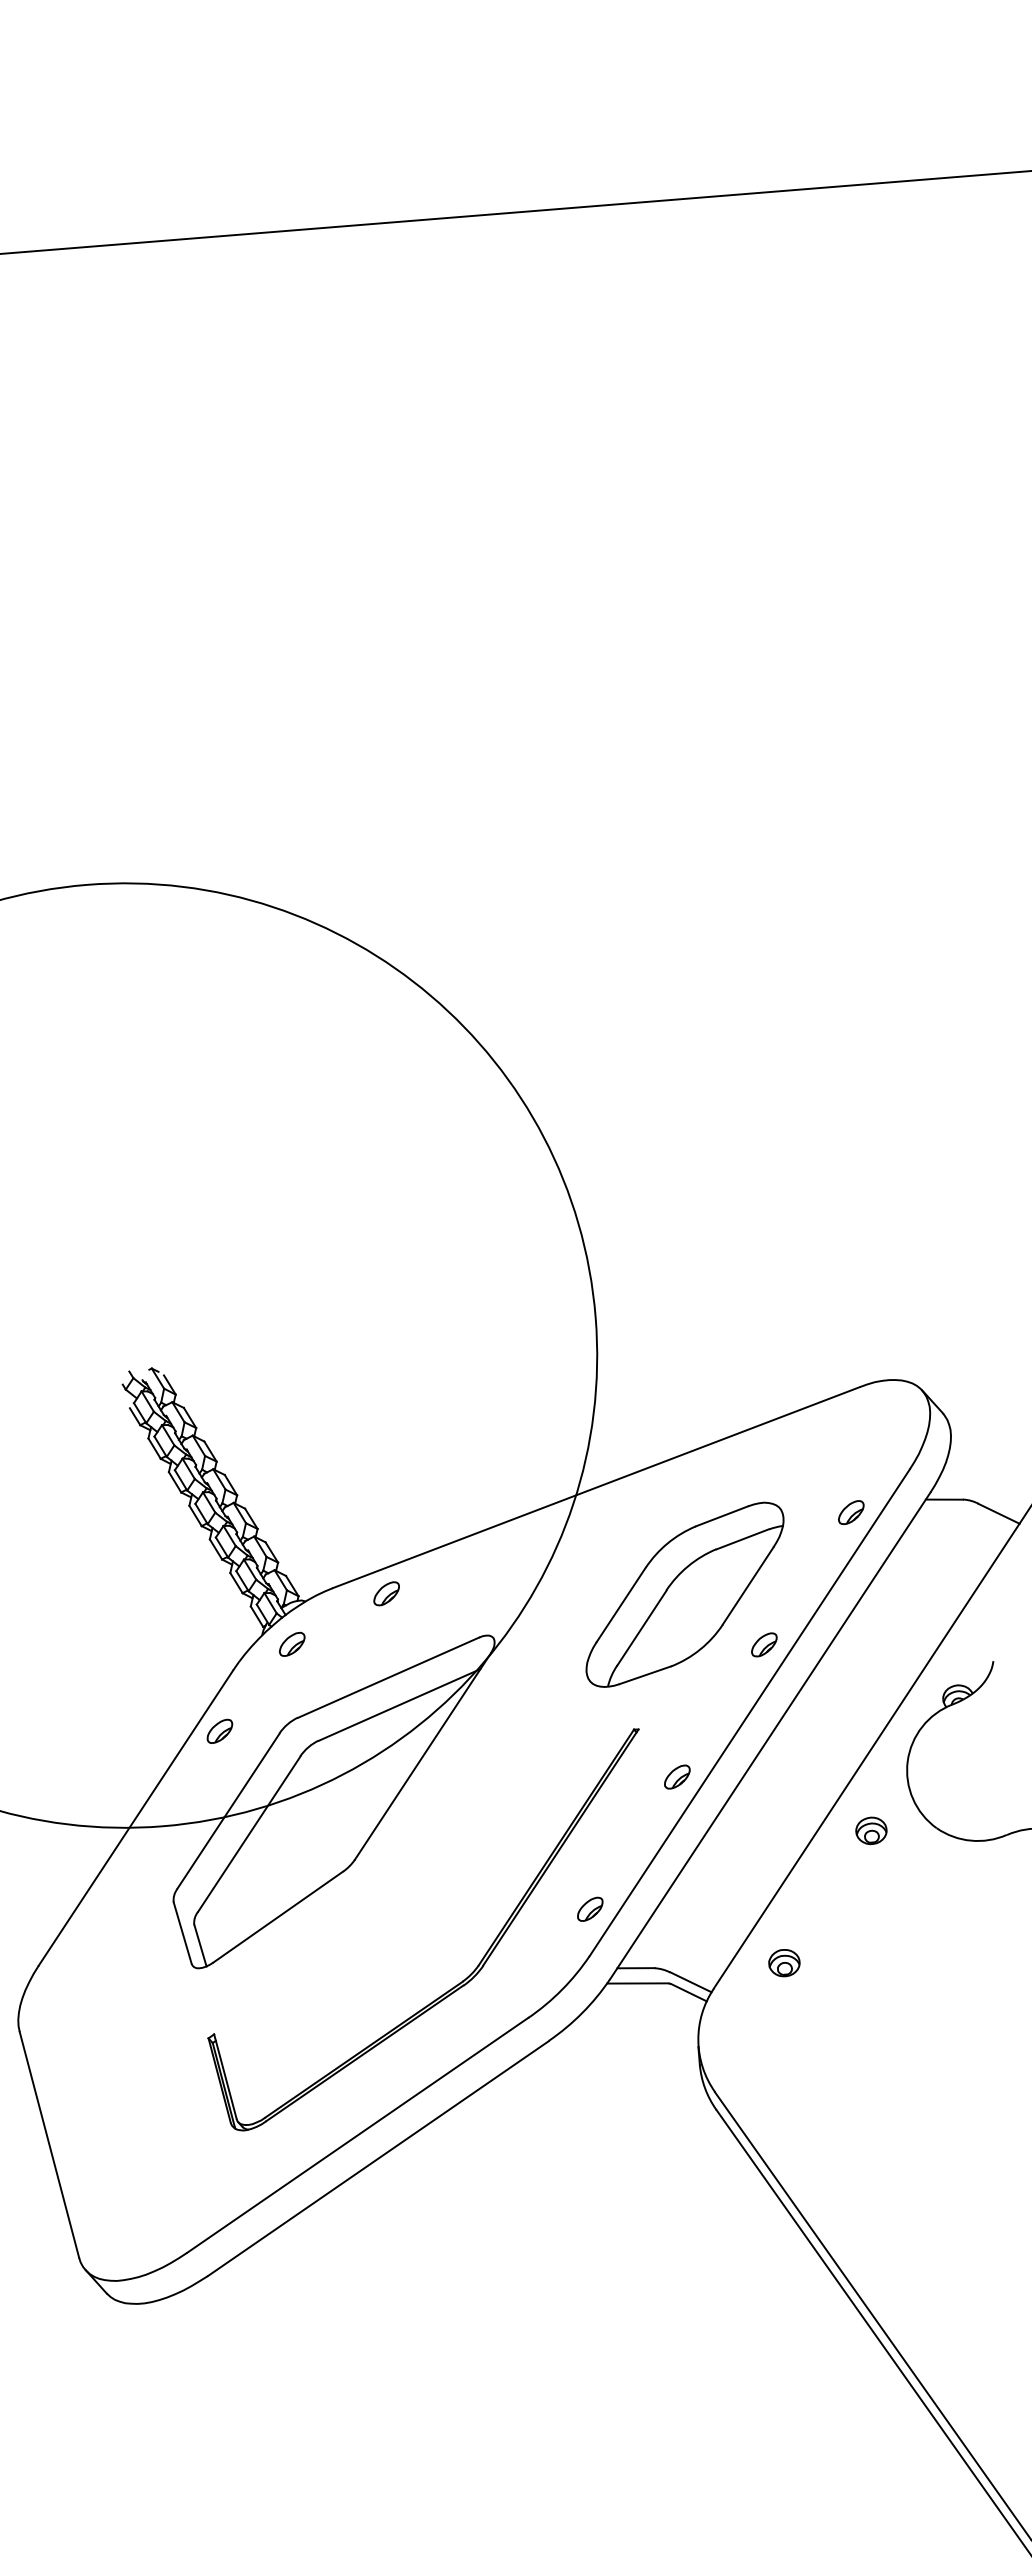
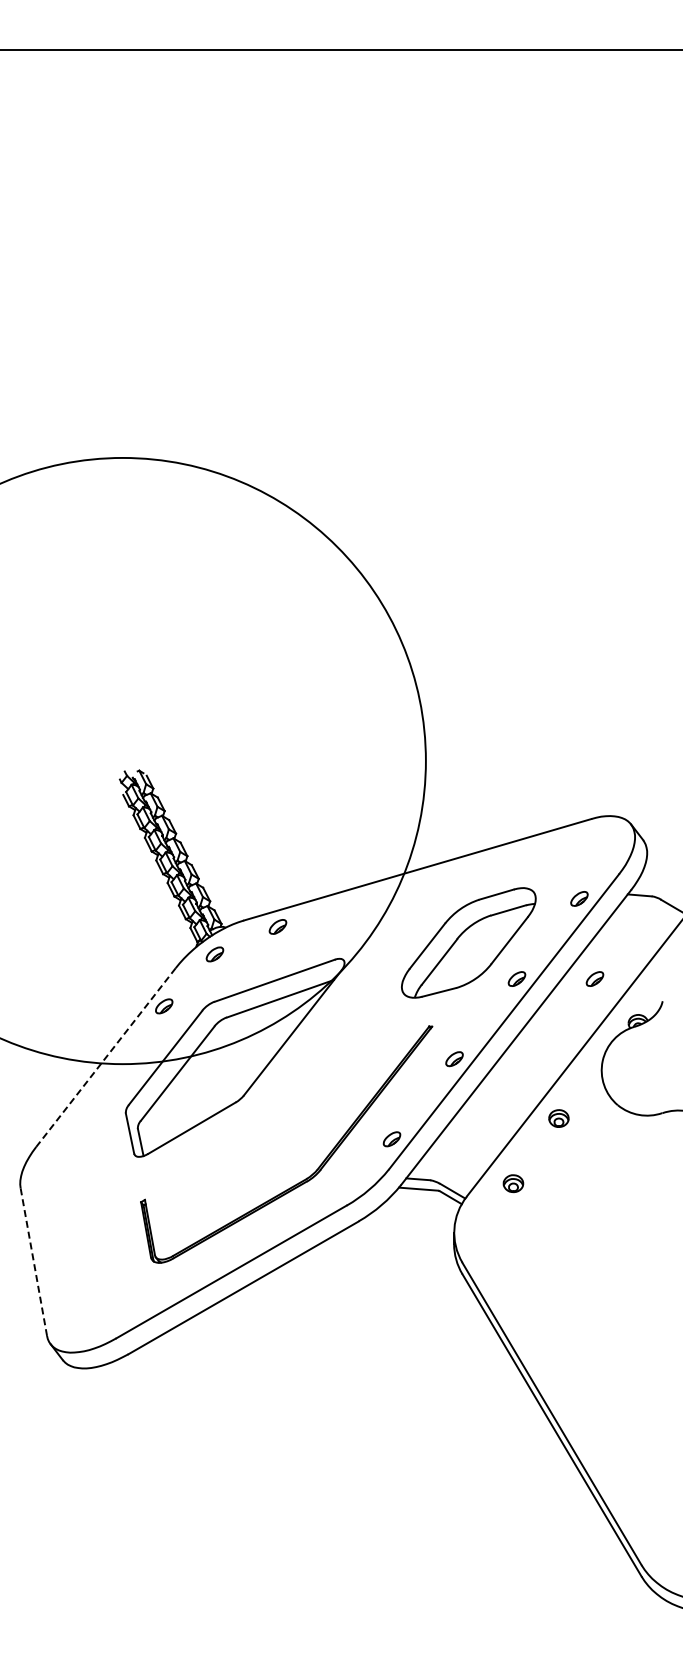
part: (884, 1634) -> (594, 978), added
line: (135, 1818) -> (105, 1057), solid -> dashed
part: (870, 1830) -> (558, 1118), moved
line: (48, 2145) -> (33, 1262), solid -> dashed

